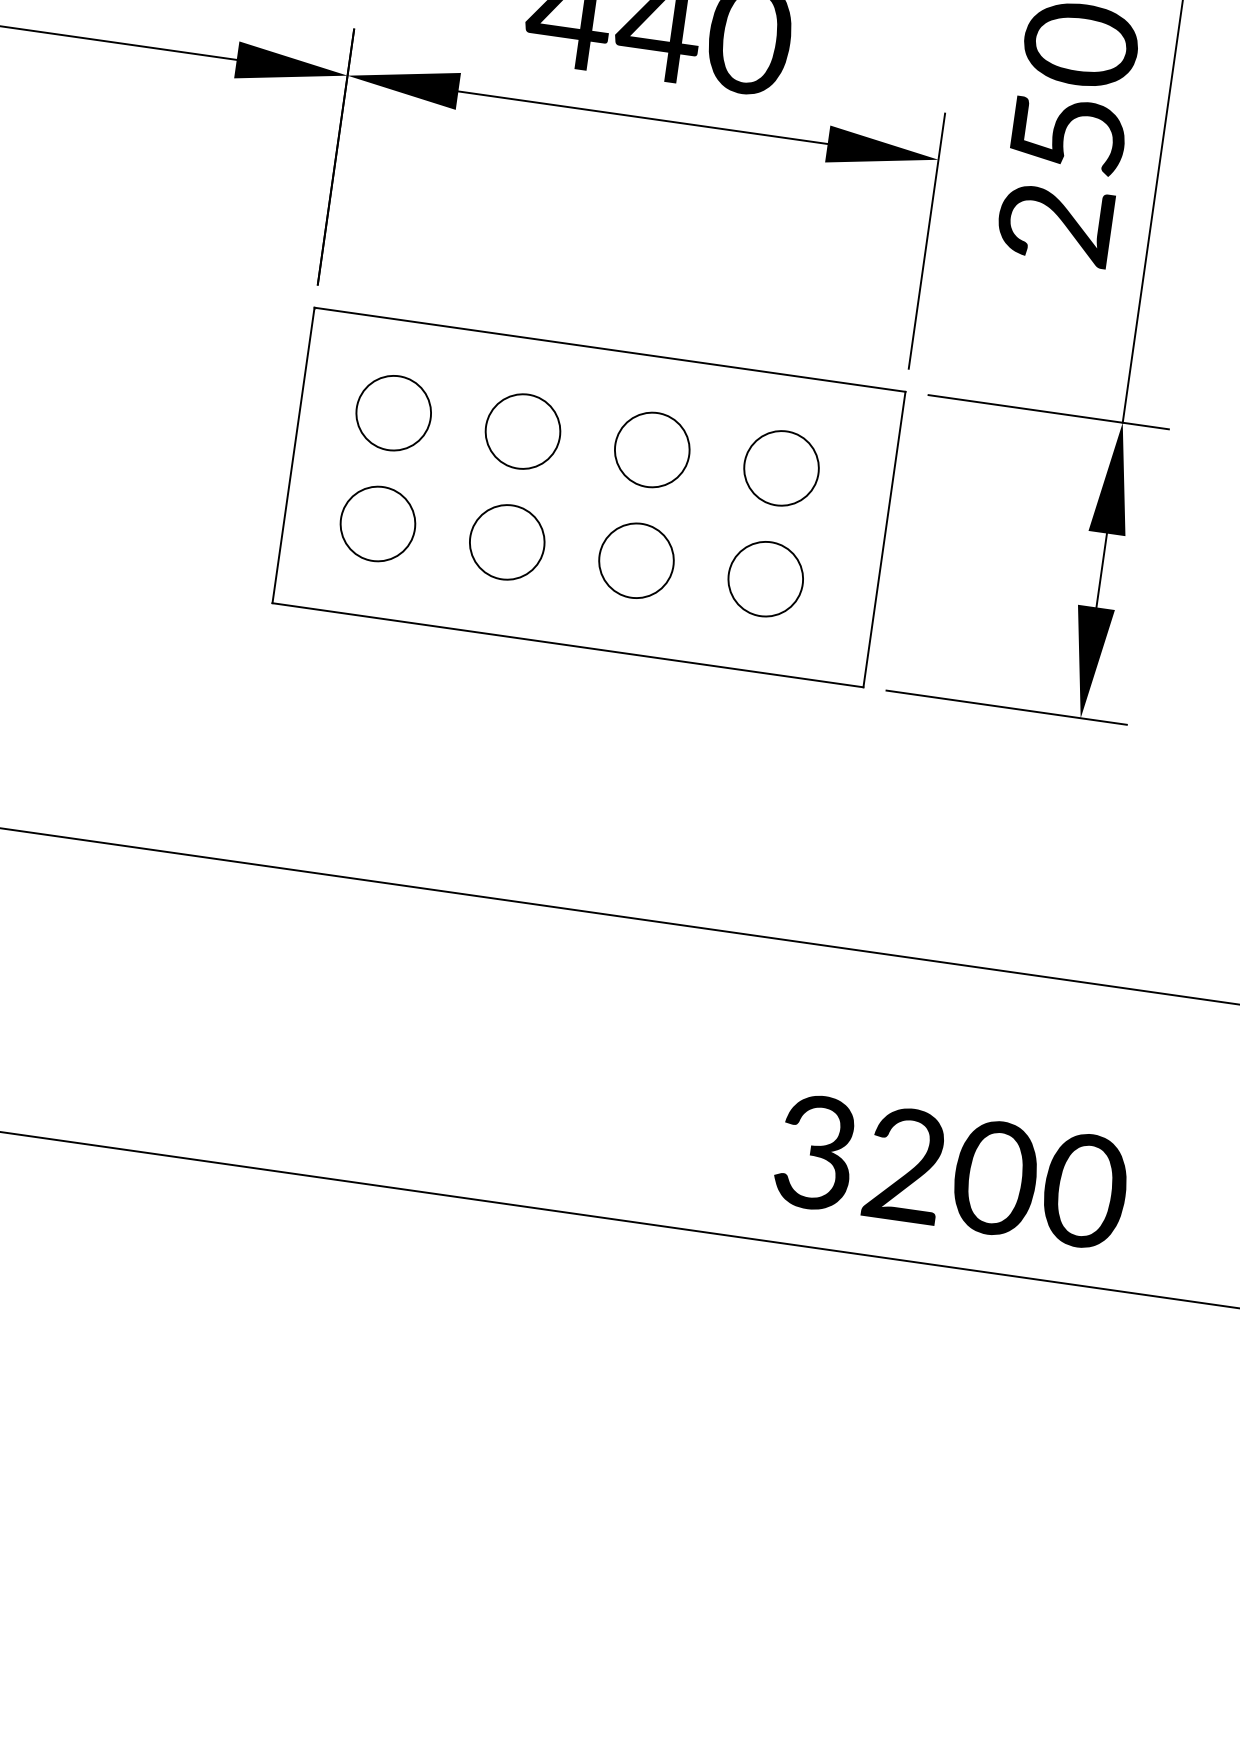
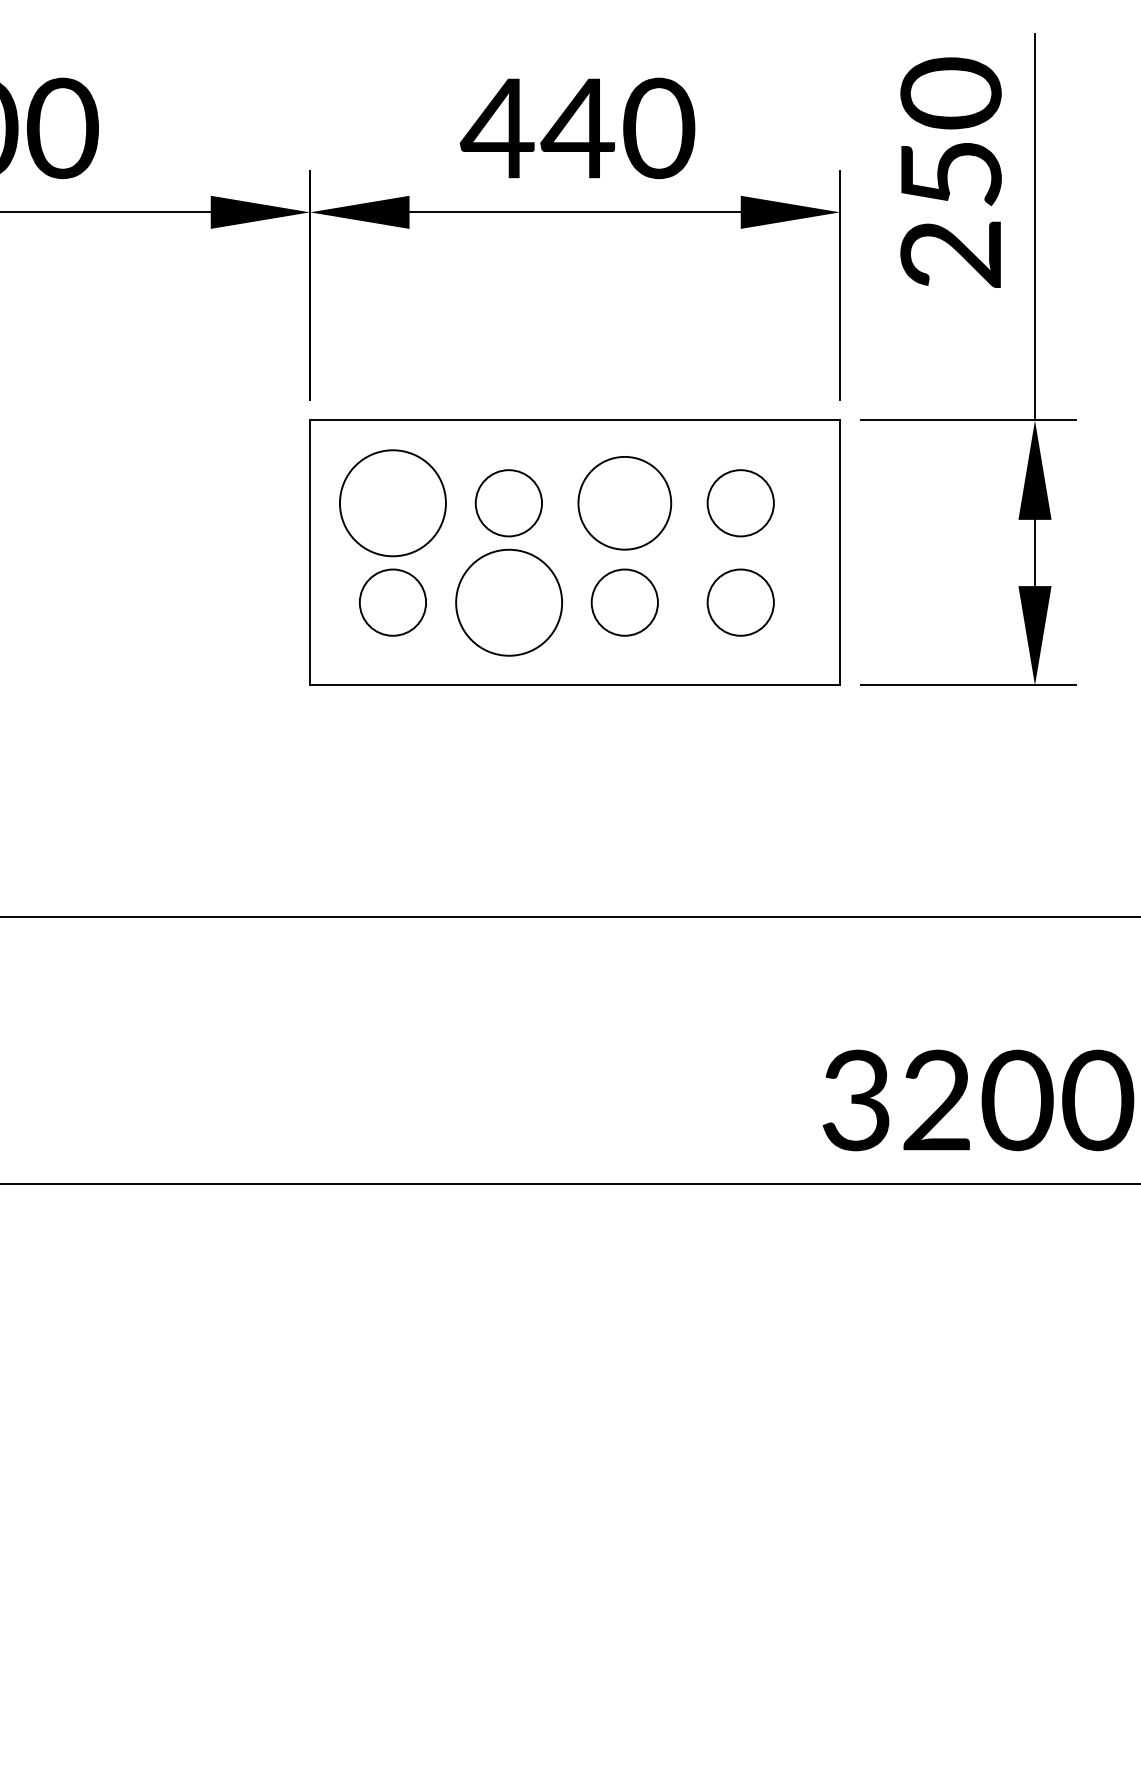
circle: (393, 413) -> (392, 503), size x1.6
circle: (651, 450) -> (624, 503), size x1.4
circle: (506, 542) -> (508, 602), size x1.6

